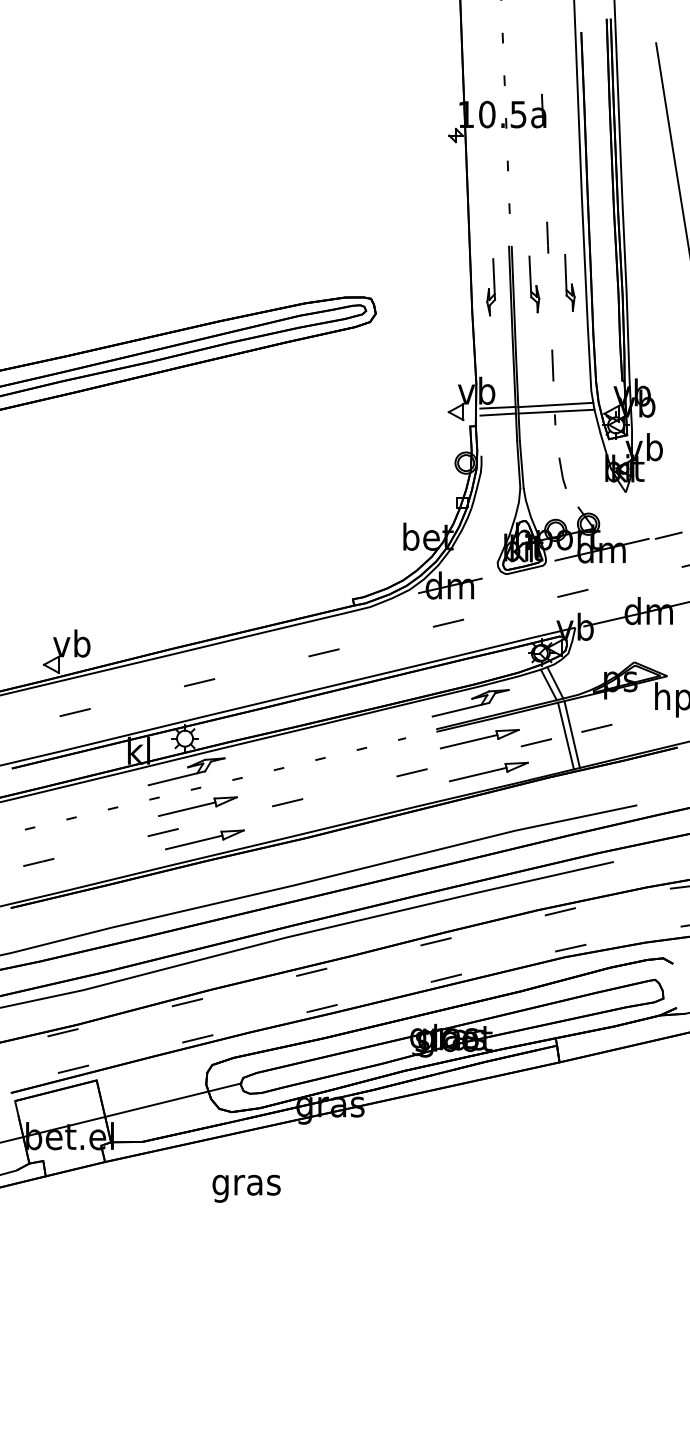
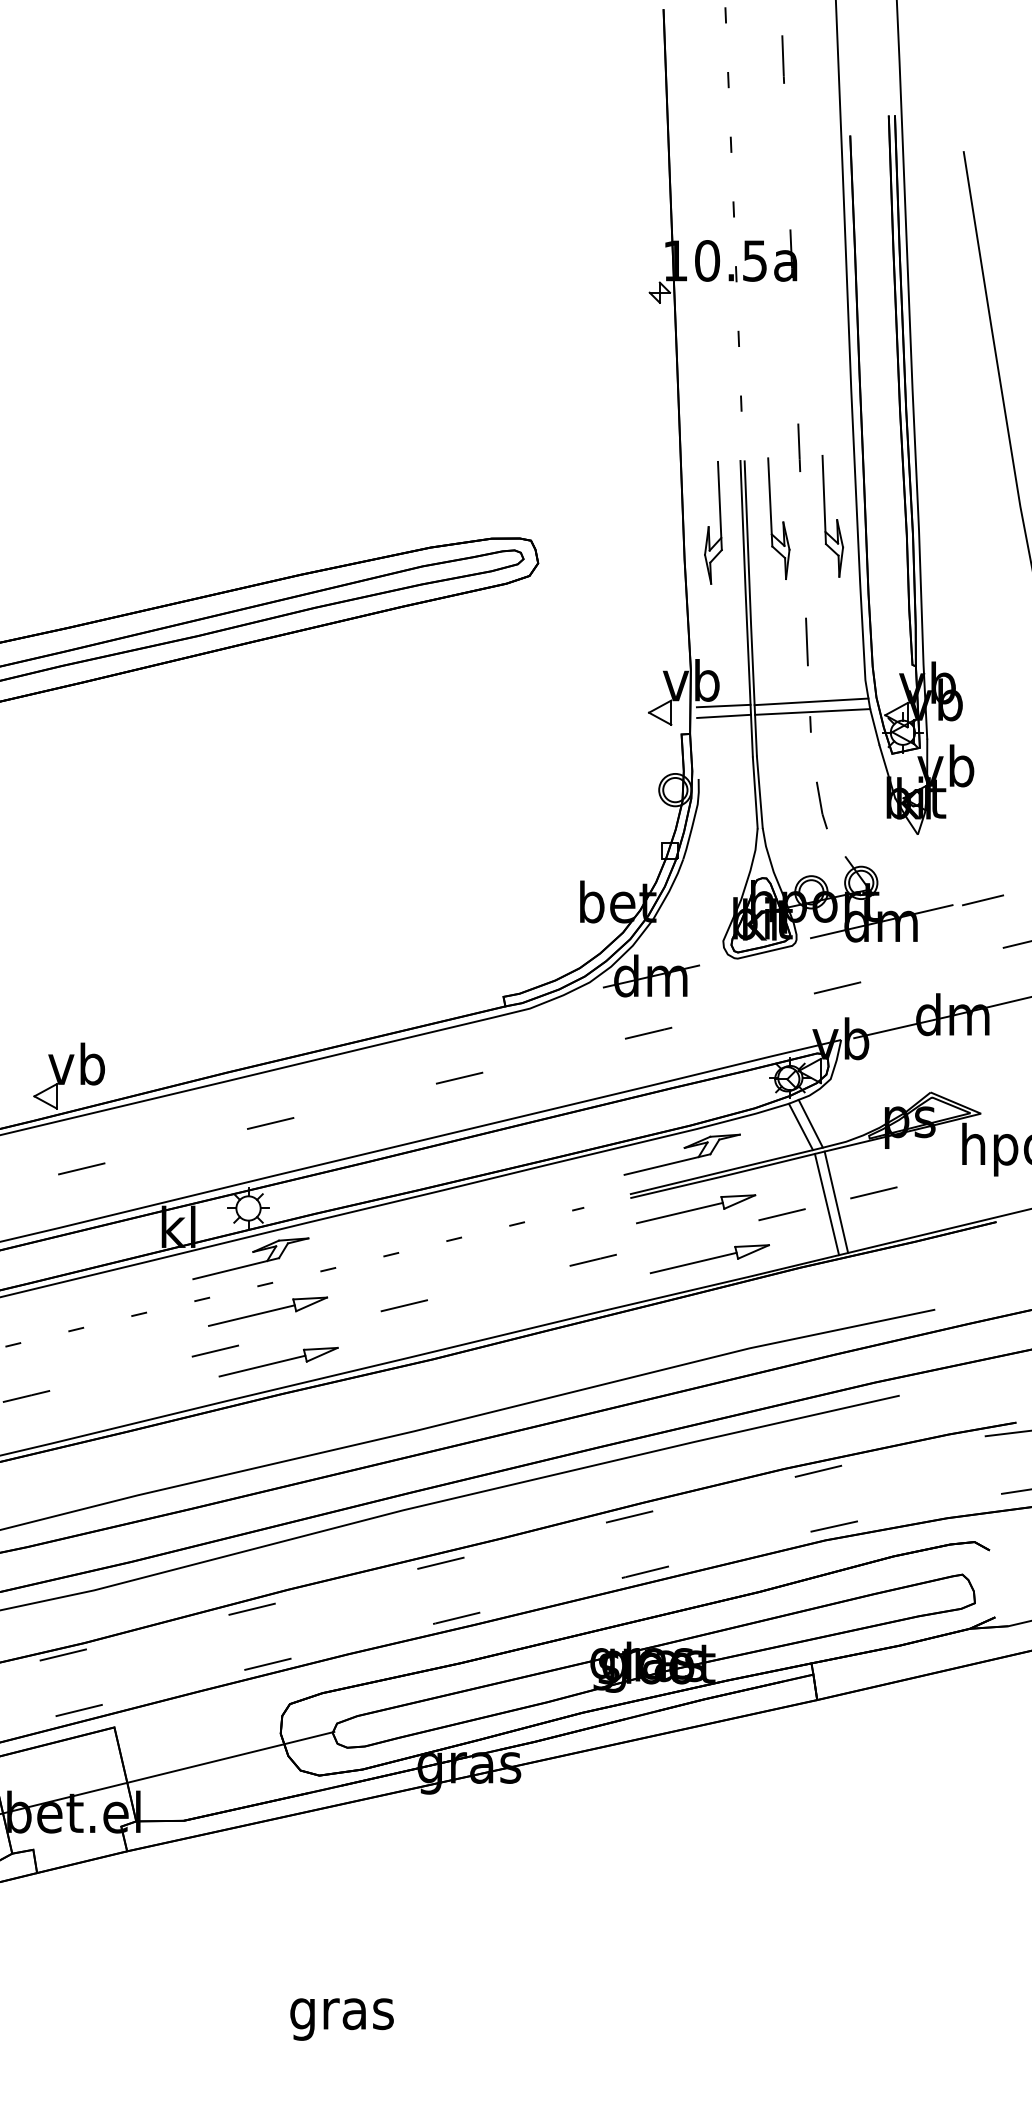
part: (569, 282) -> (832, 515), size x1.43
part: (534, 284) -> (779, 518), size x1.43
part: (490, 287) -> (712, 523), size x1.43
text: (246, 1188) -> (341, 2019), moved

